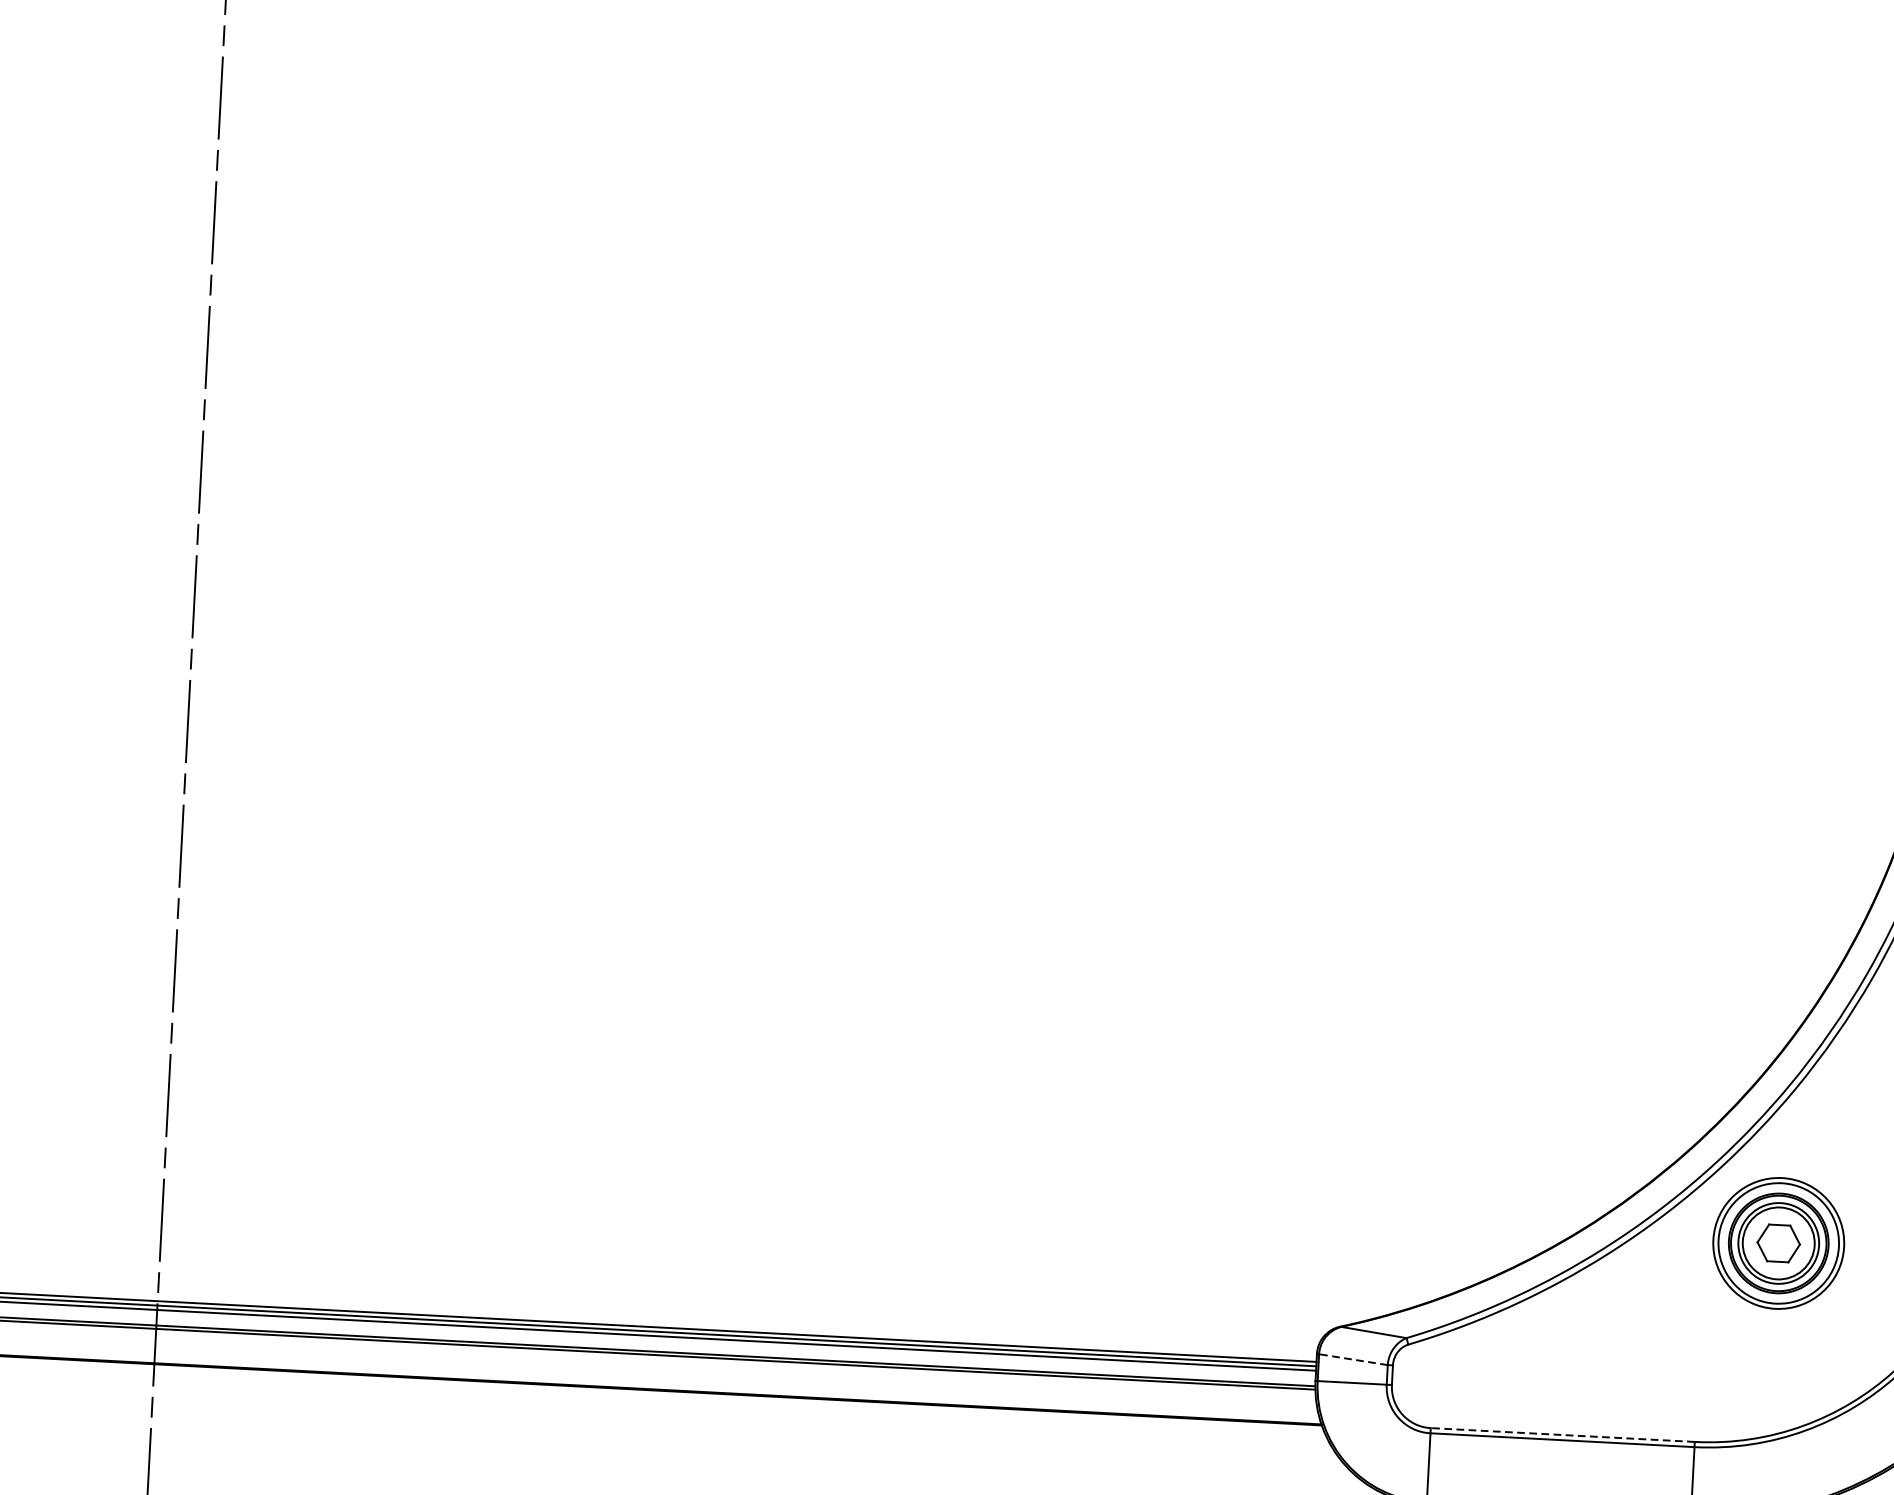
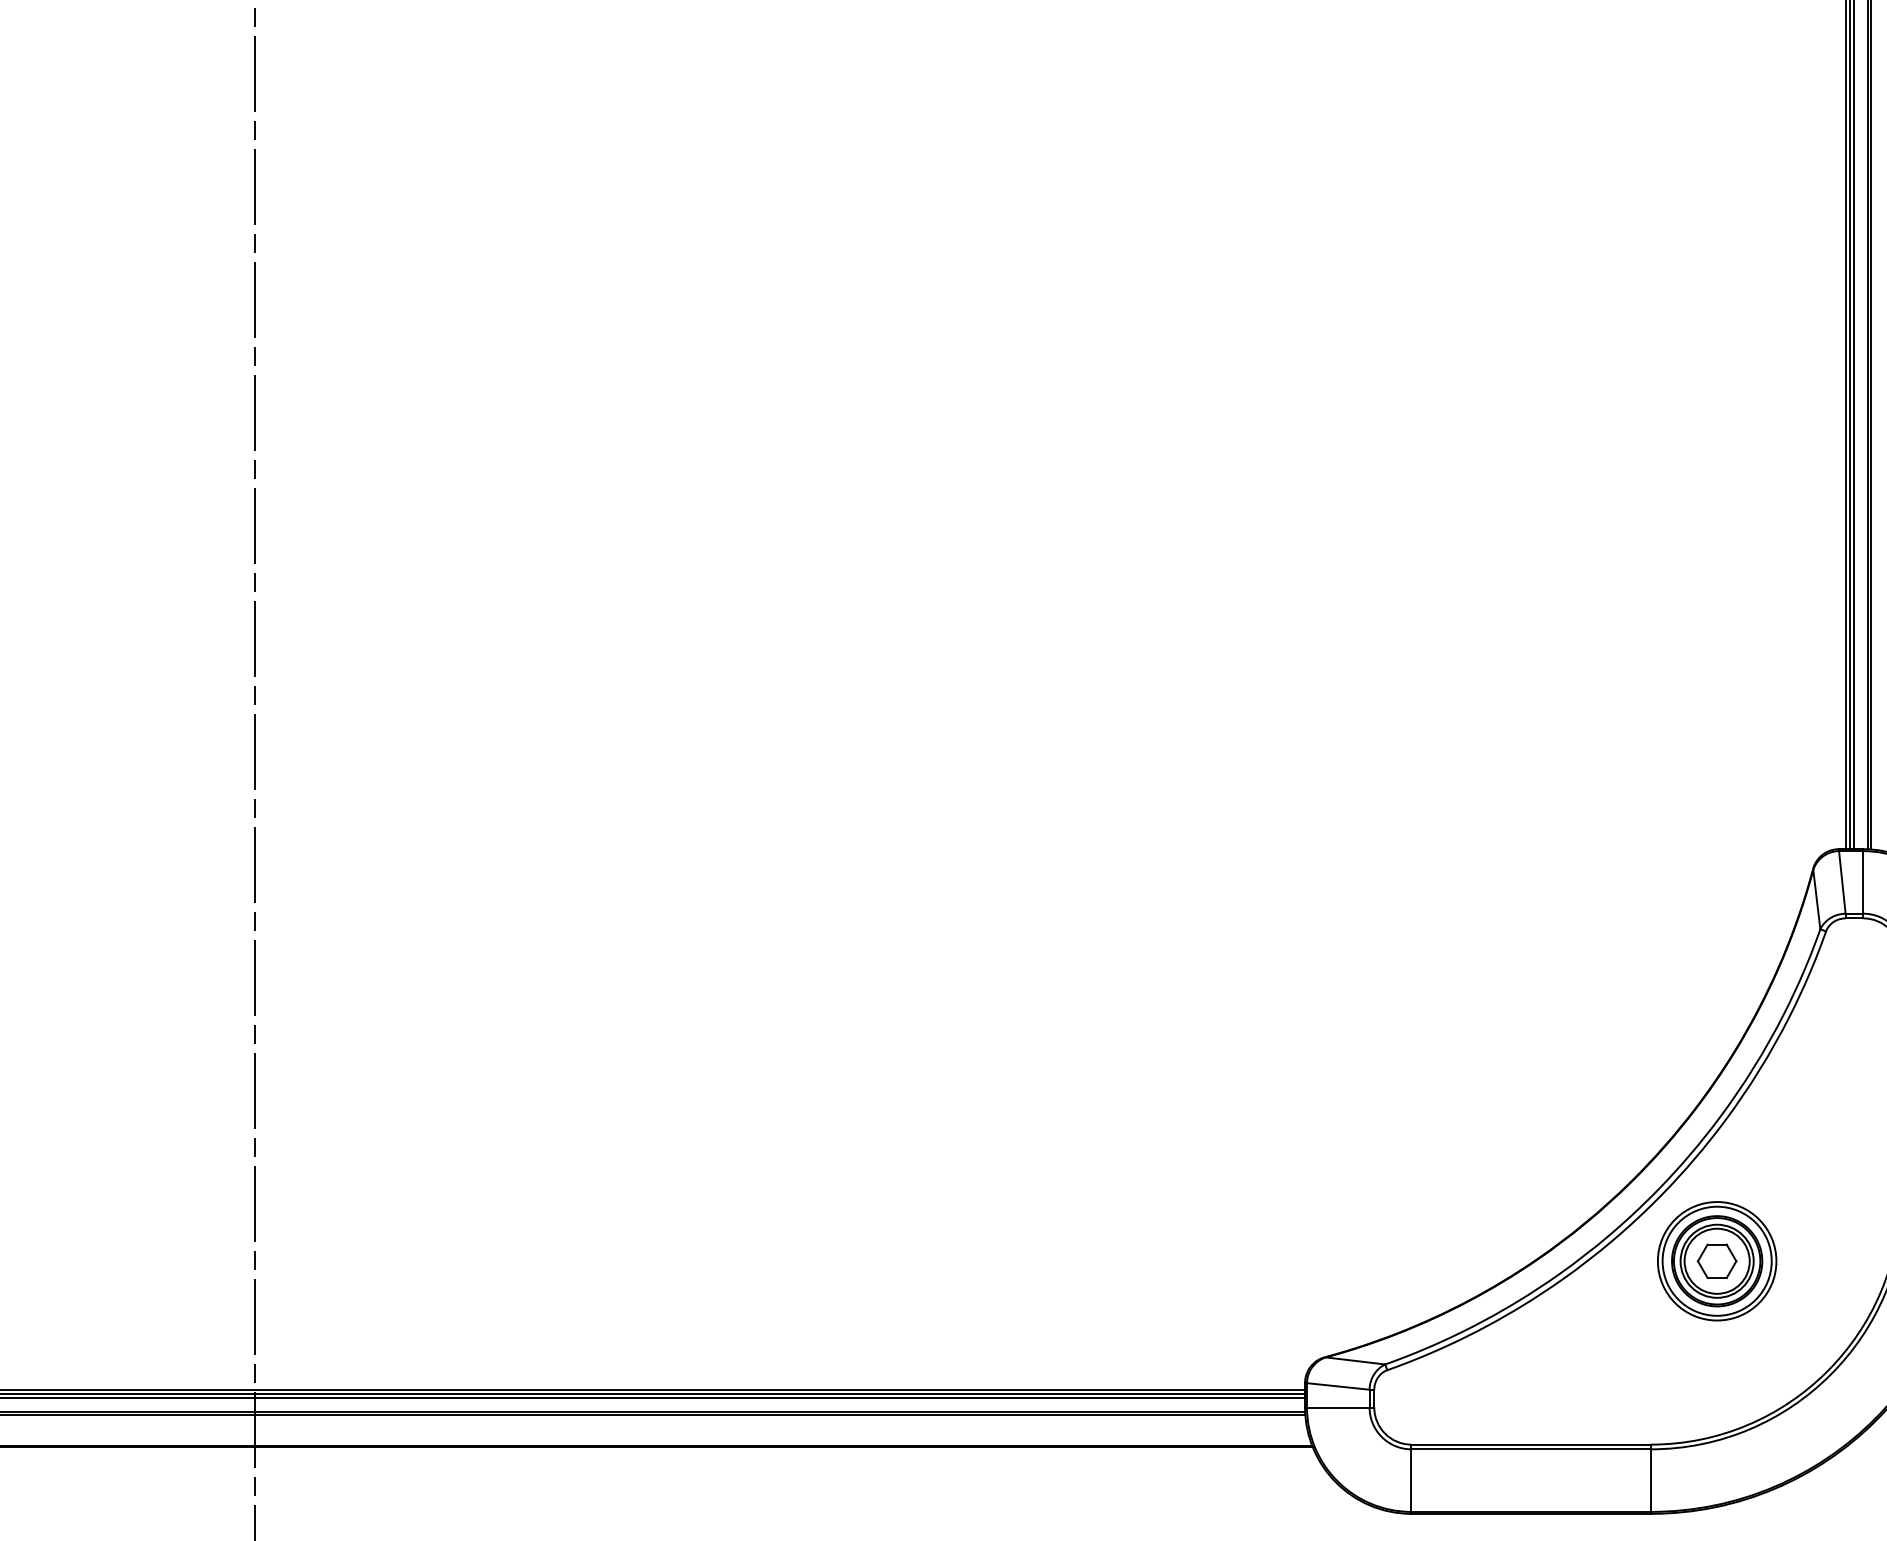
line: (1352, 1359) -> (1337, 1386), dashed -> solid
line: (1563, 1434) -> (1531, 1444), dashed -> solid

